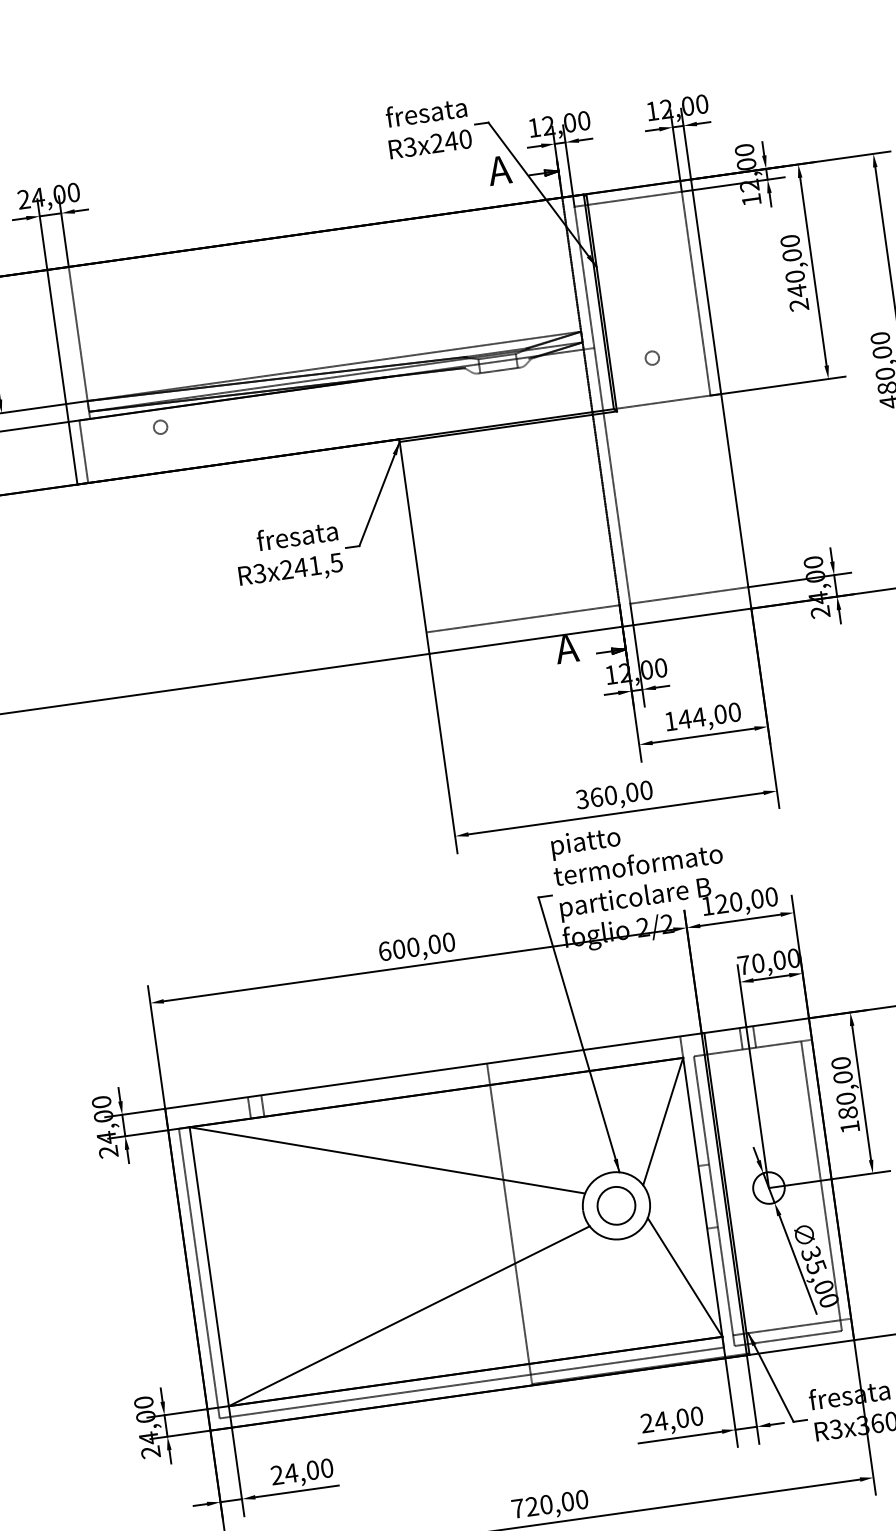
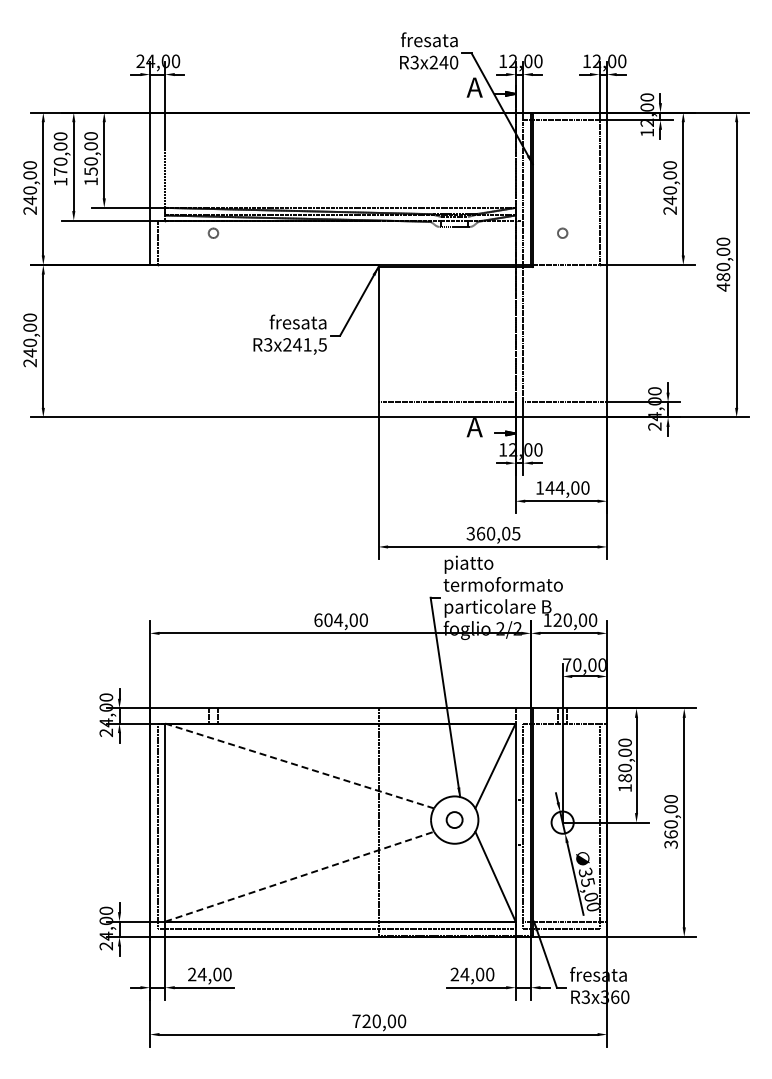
text: (646, 790) -> (516, 533), 360,00 -> 360,05
text: (413, 947) -> (338, 620), 600,00 -> 604,00
line: (387, 1161) -> (299, 766), solid -> dashed
circle: (616, 1205) -> (454, 819), size x0.6
line: (409, 1315) -> (299, 876), solid -> dashed

